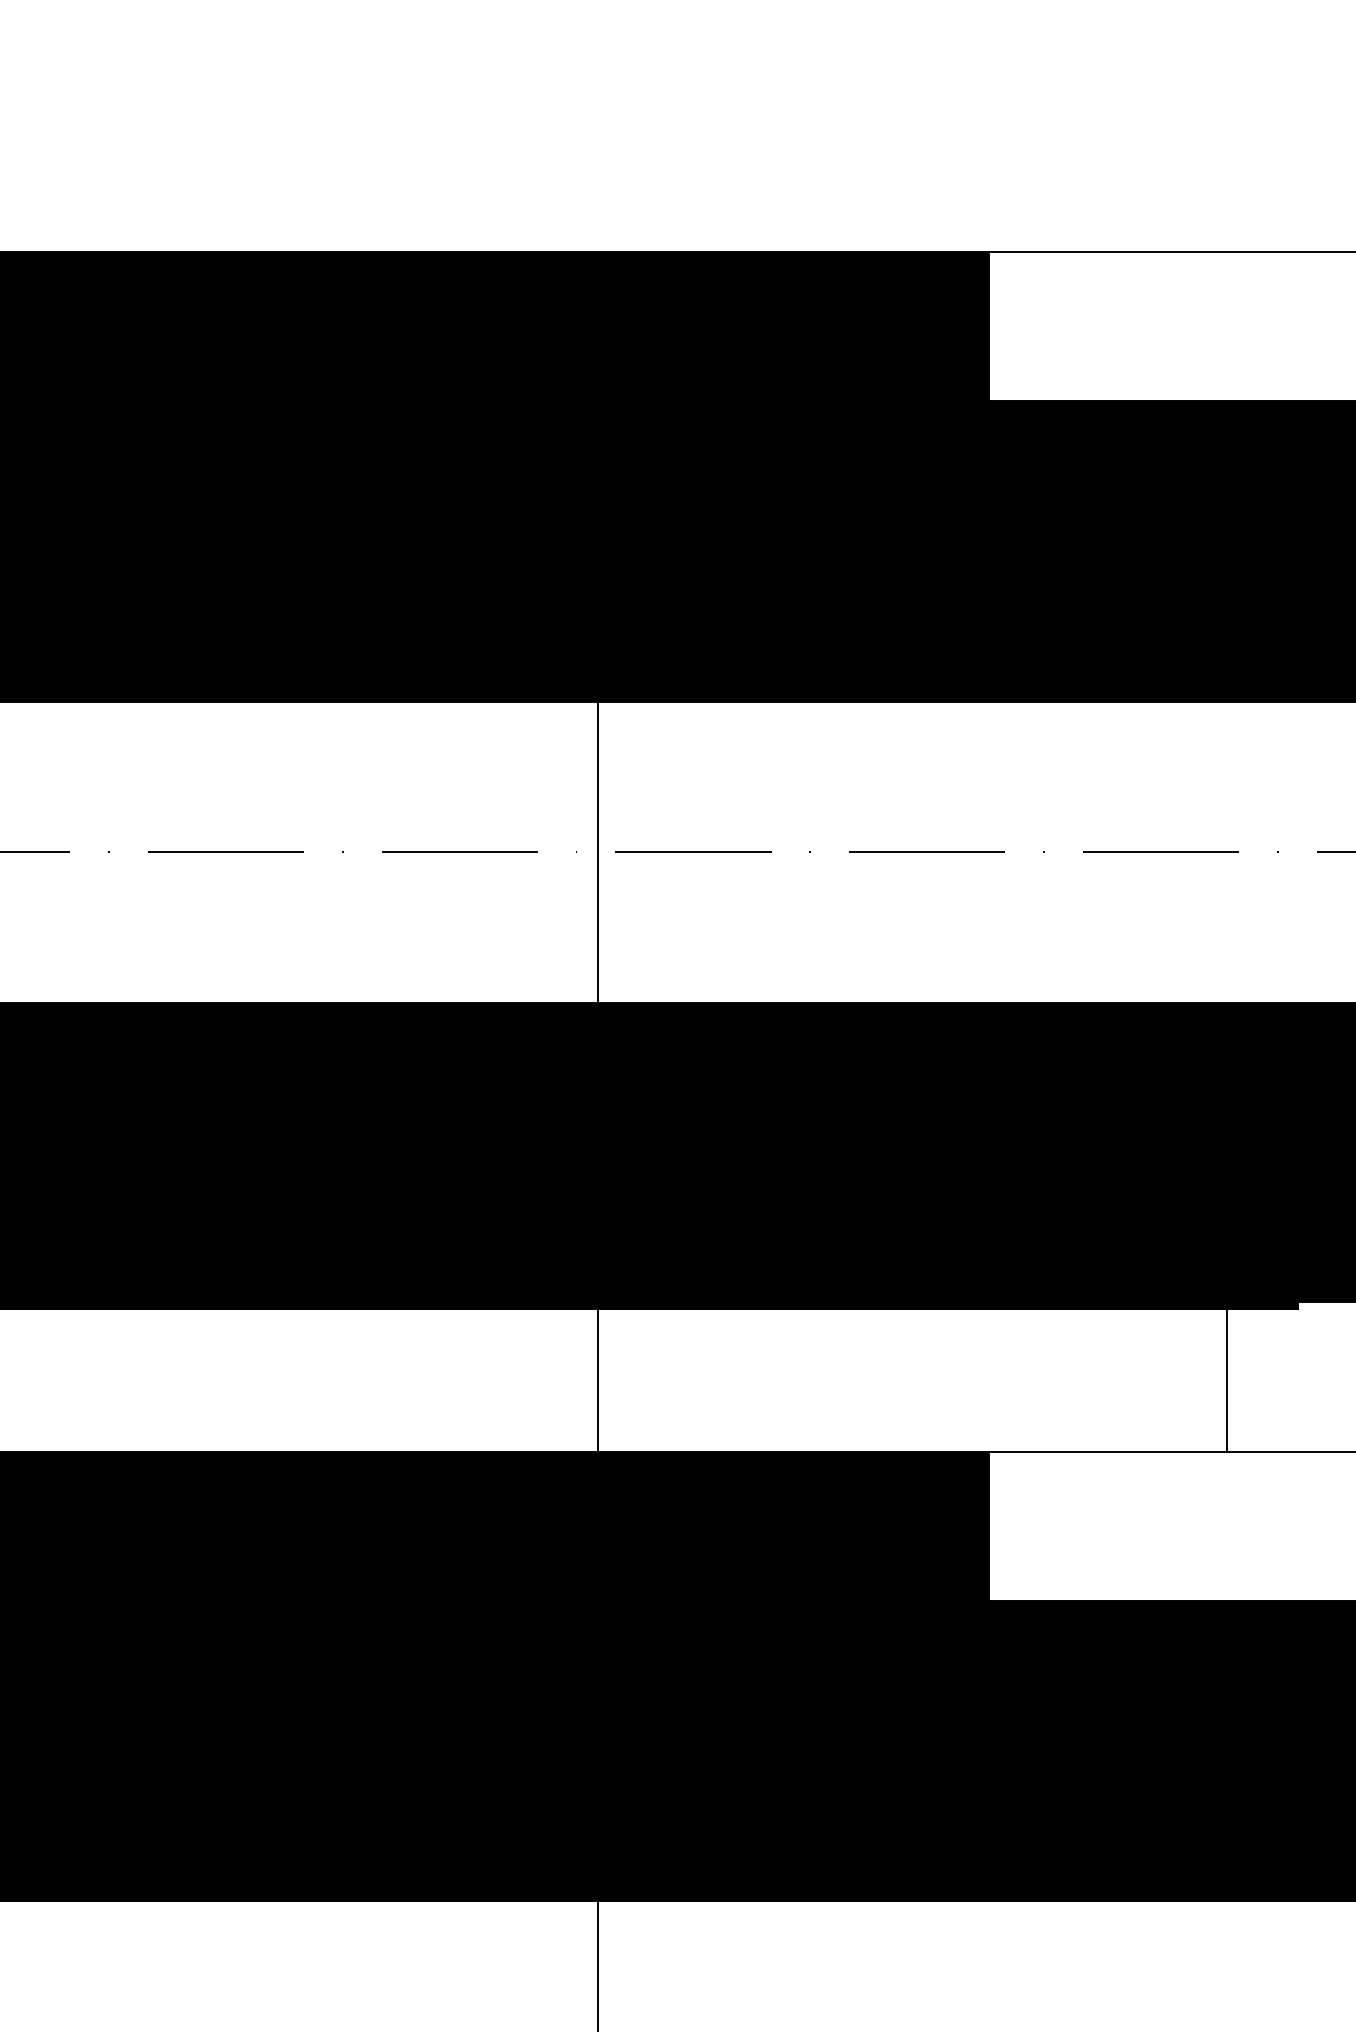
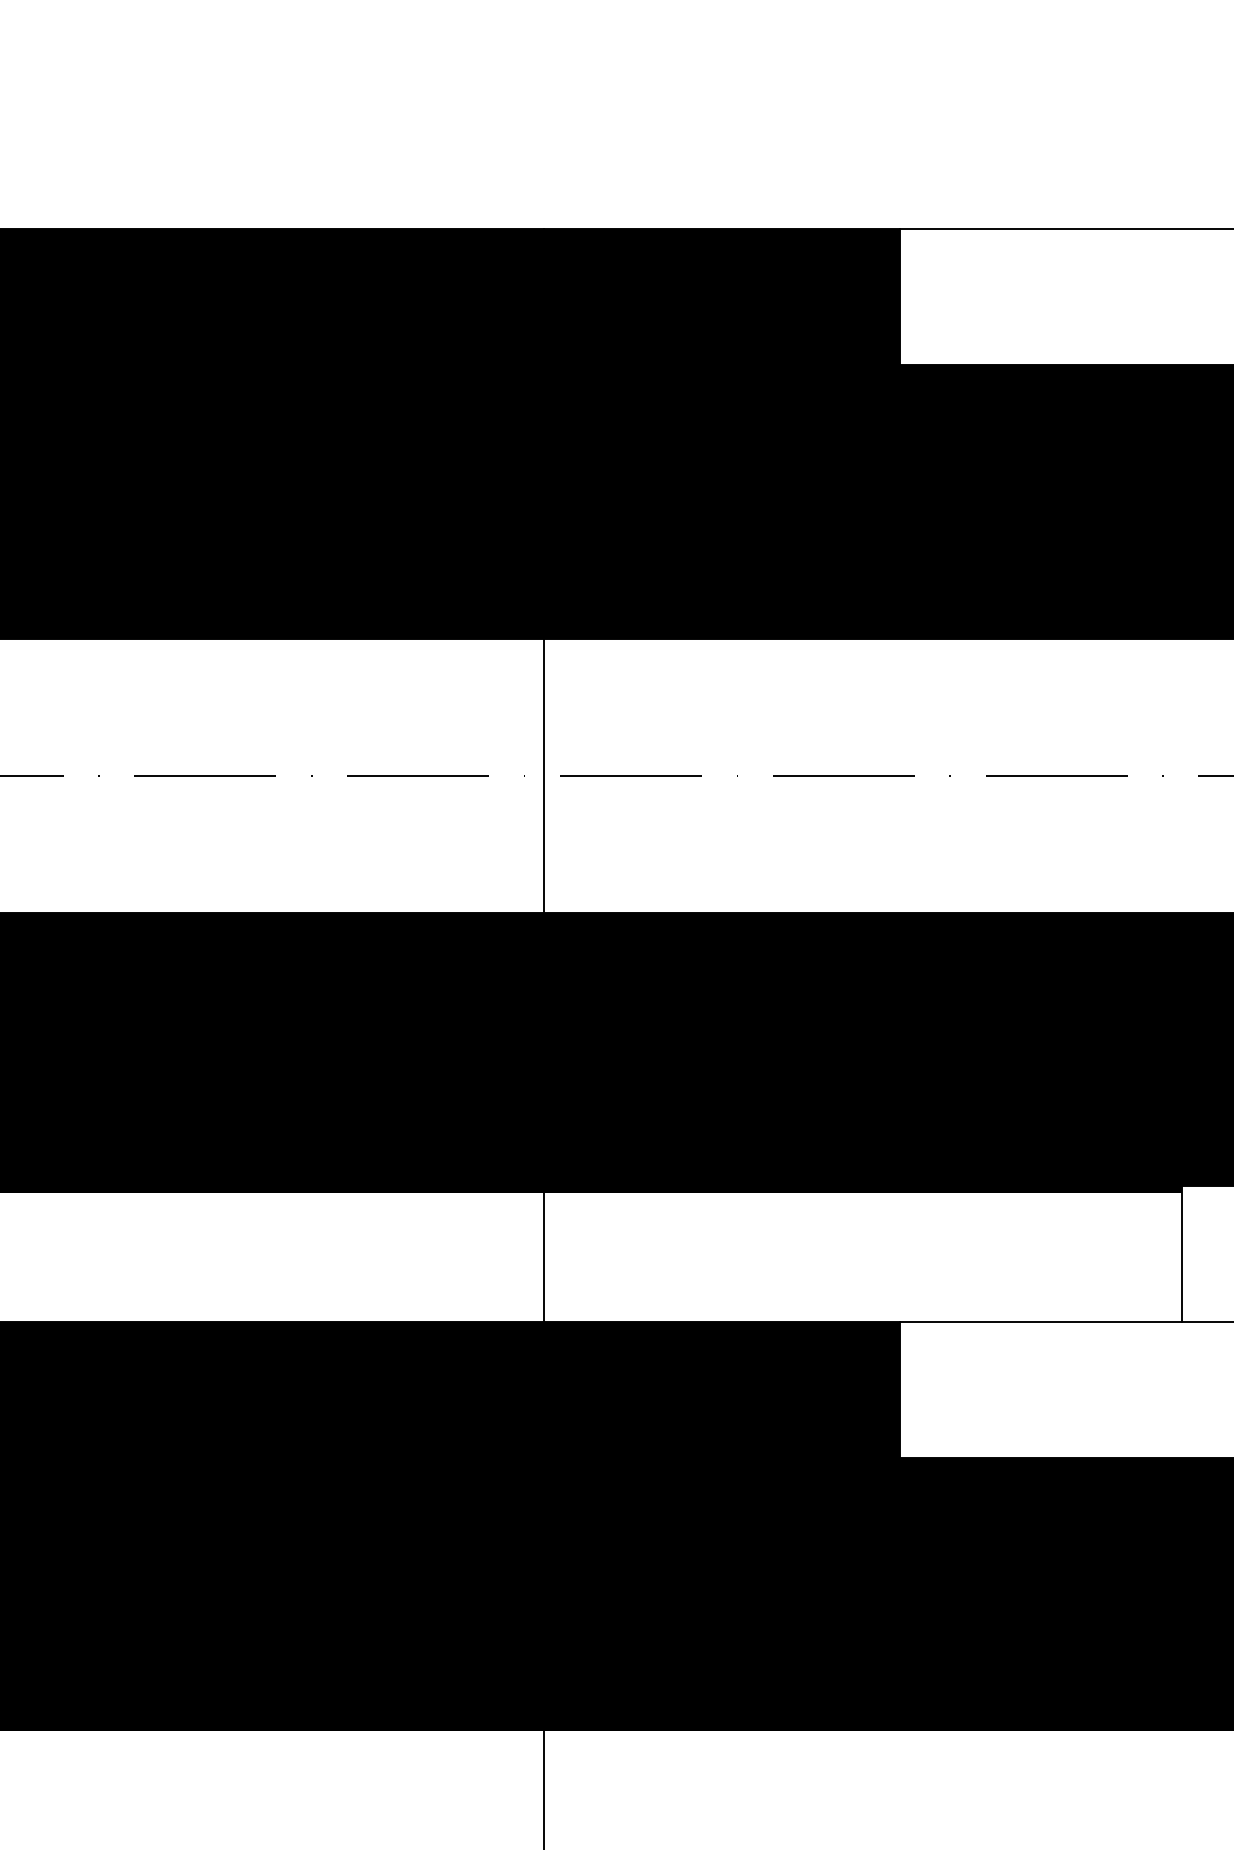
line: (1226, 1376) -> (1181, 1253), moved

